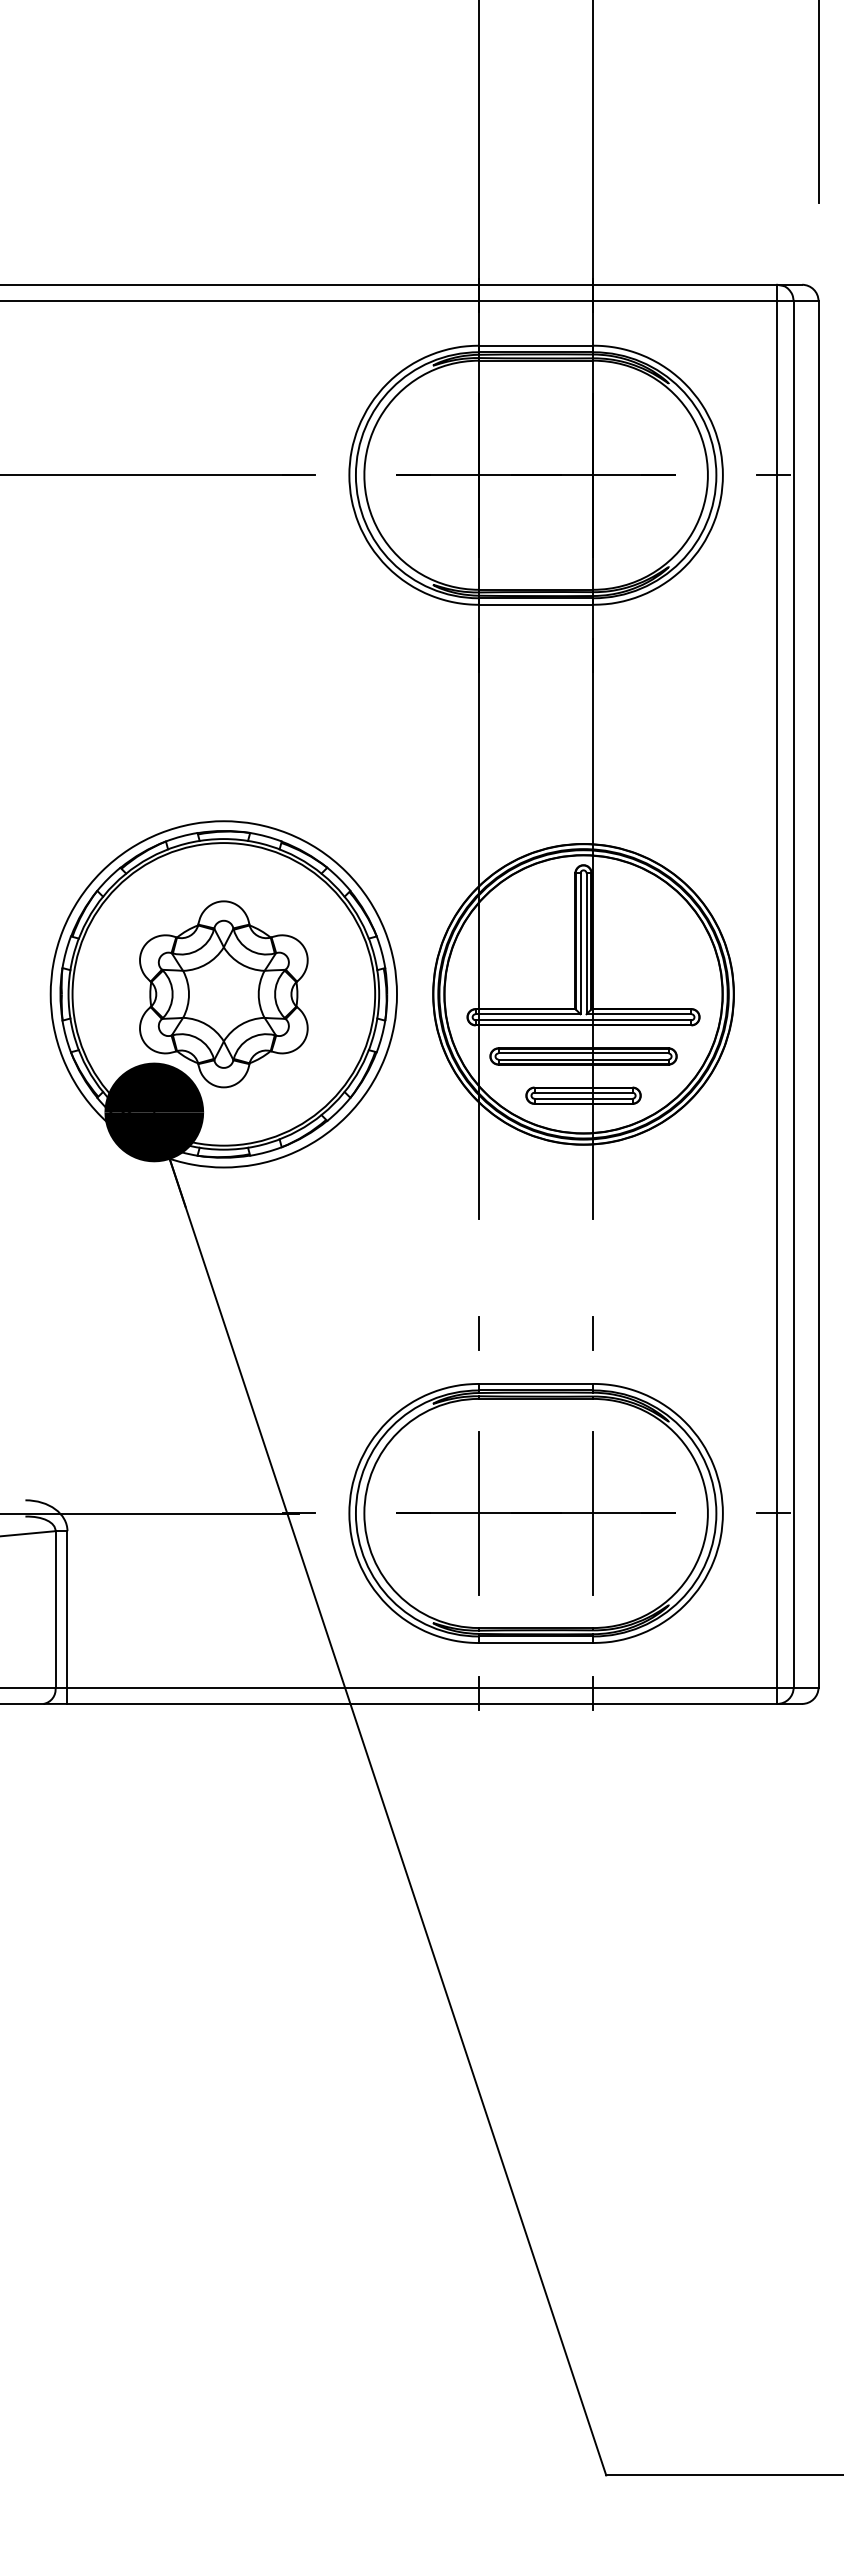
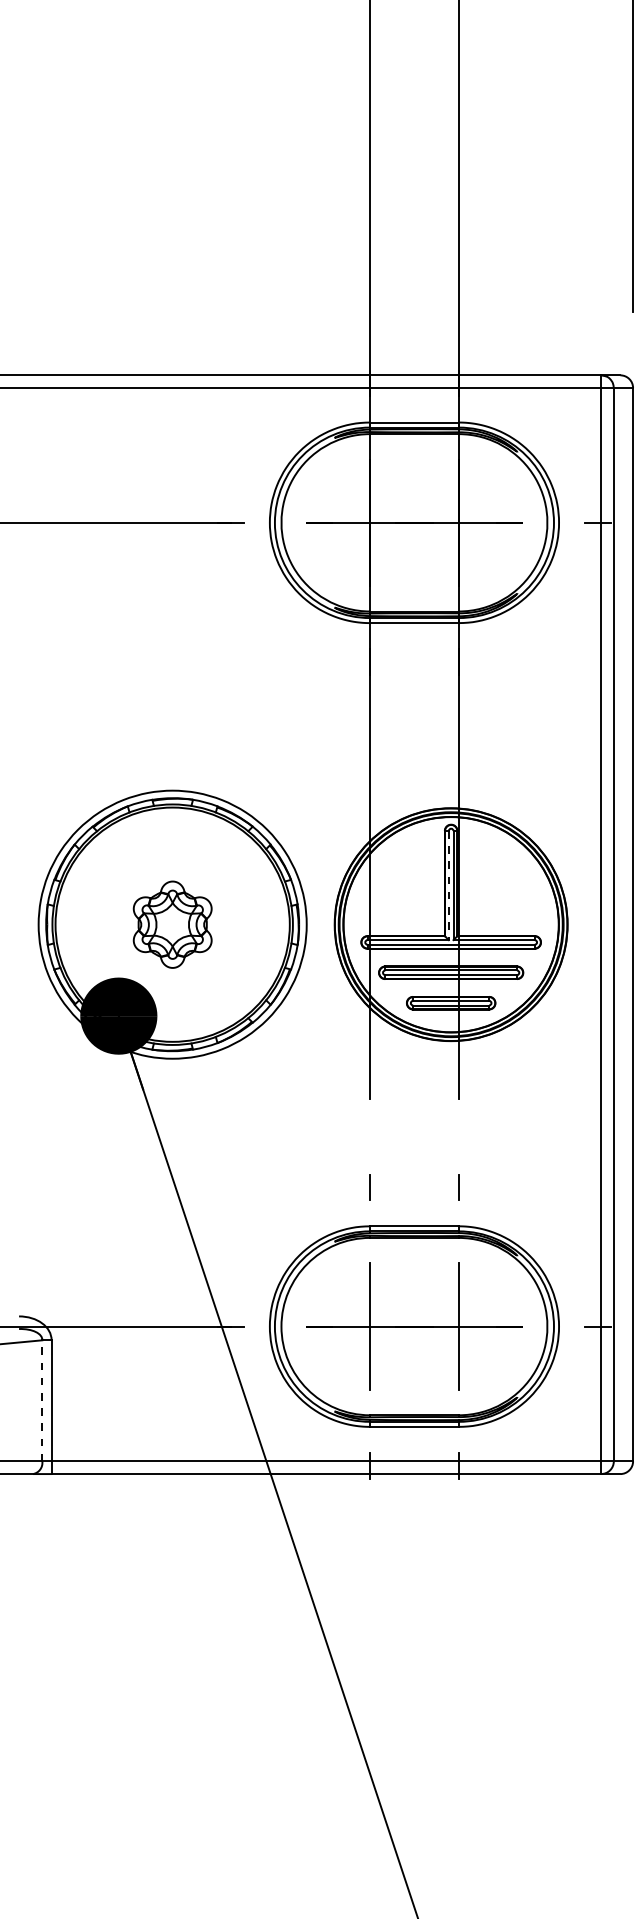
line: (580, 944) -> (448, 886), solid -> dashed
part: (223, 994) -> (172, 924), size x0.6
line: (55, 1608) -> (42, 1400), solid -> dashed

